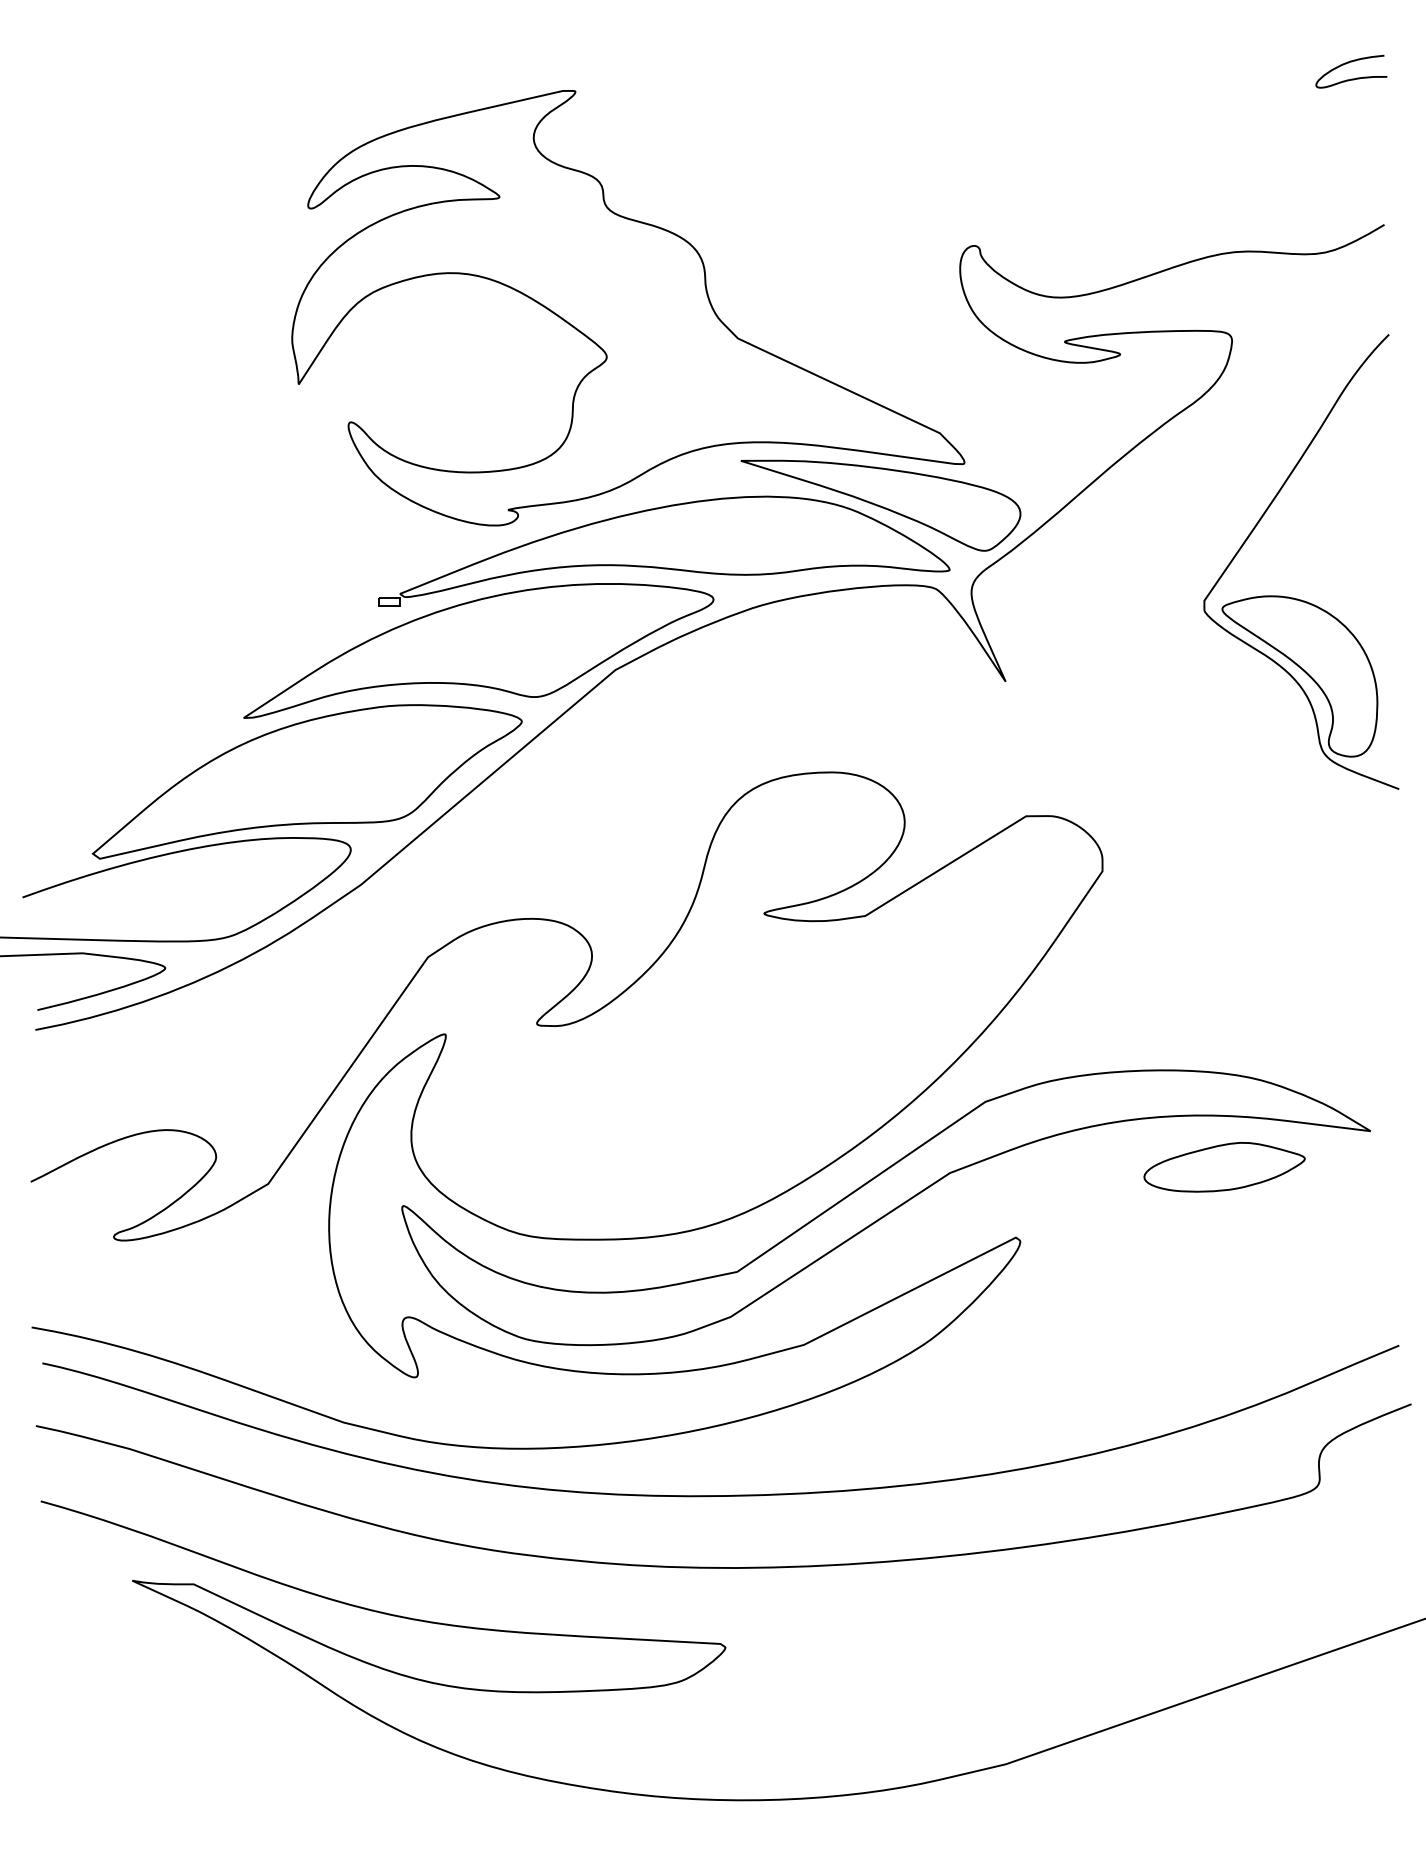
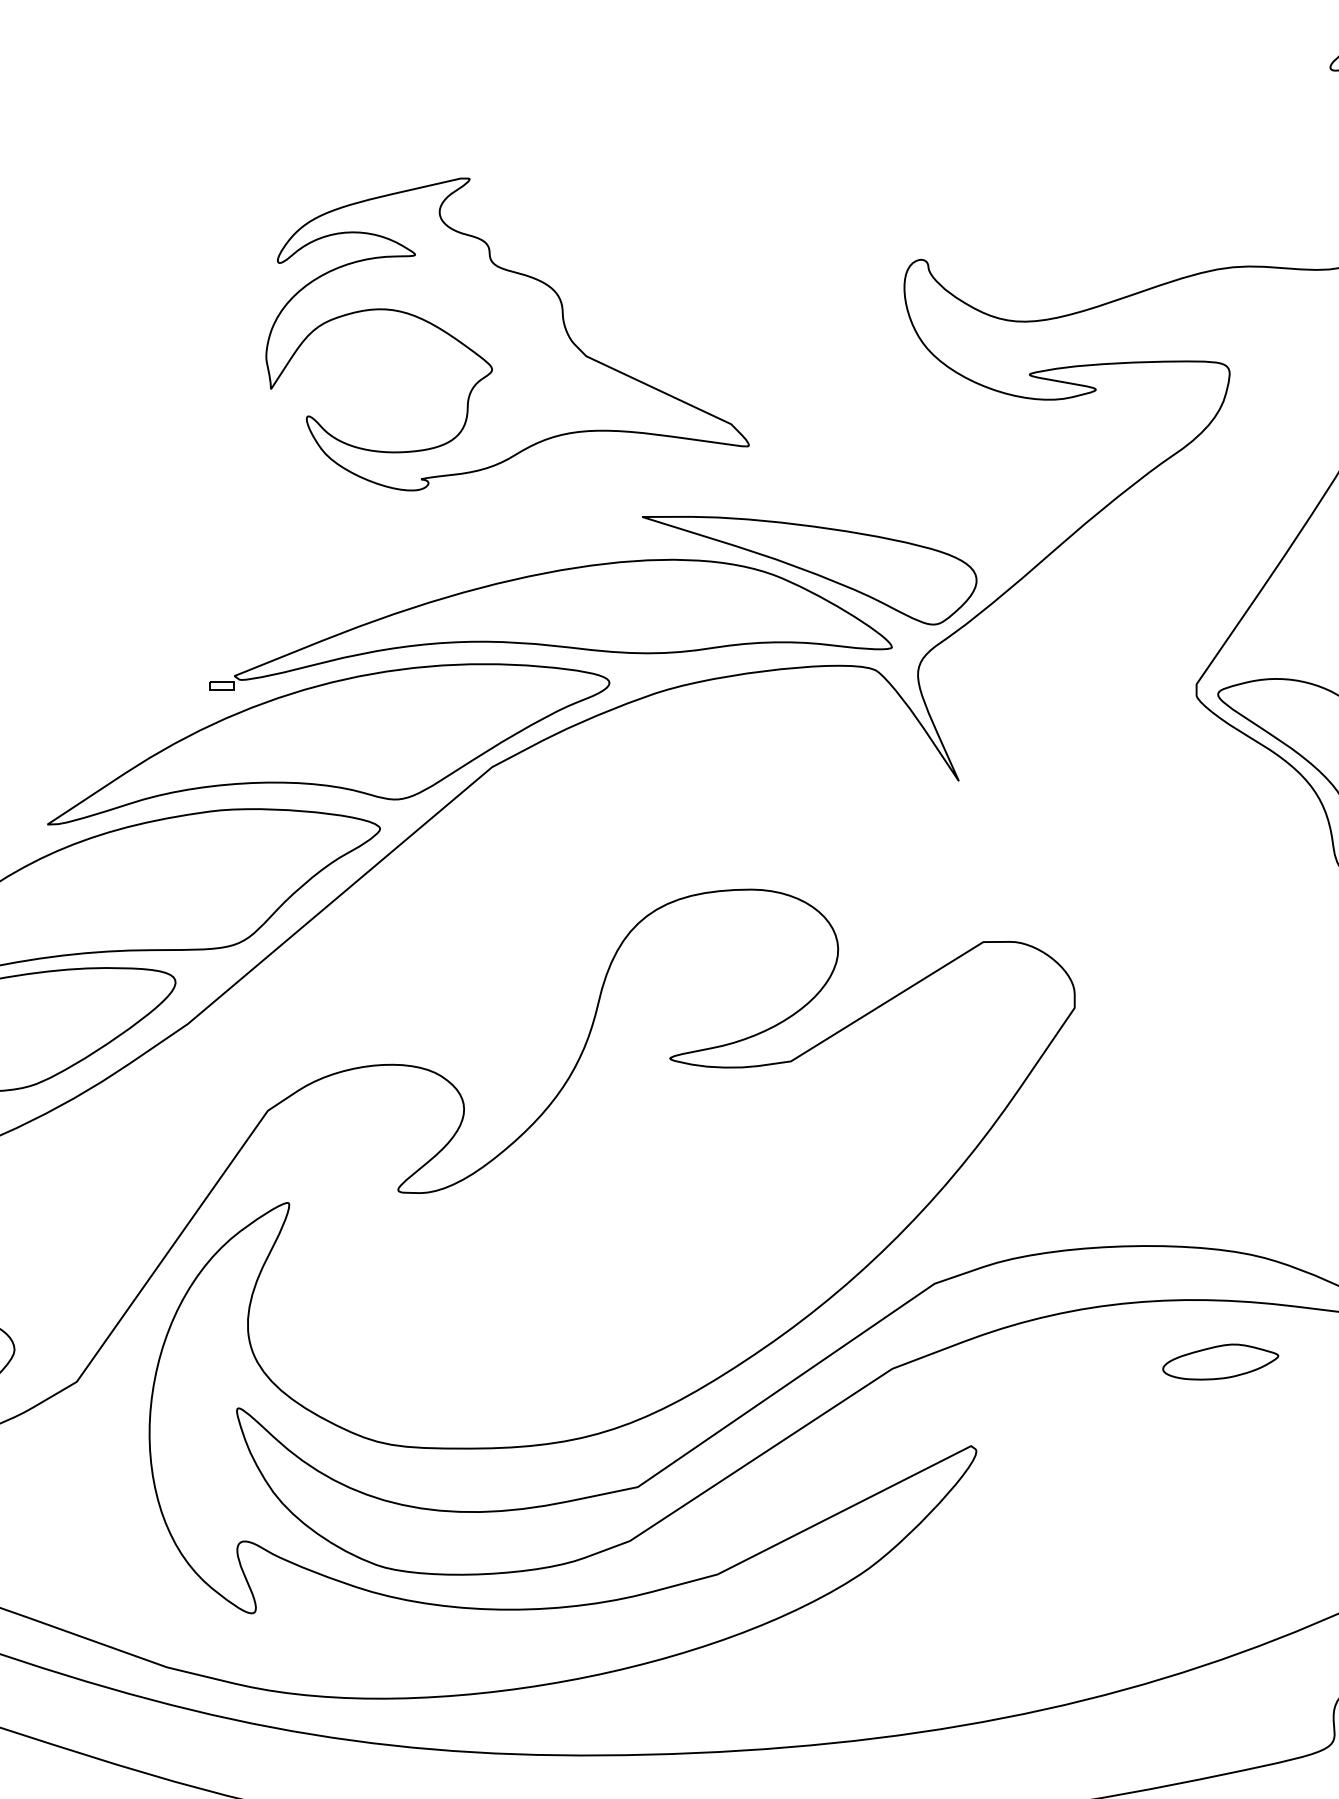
part: (628, 308) -> (507, 334), size x0.6
part: (1224, 1167) -> (1220, 1362), size x0.6

